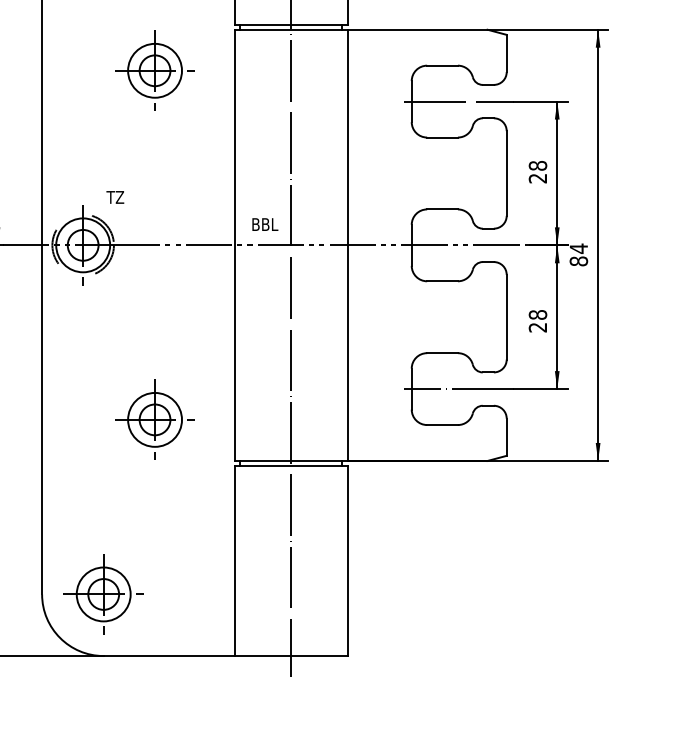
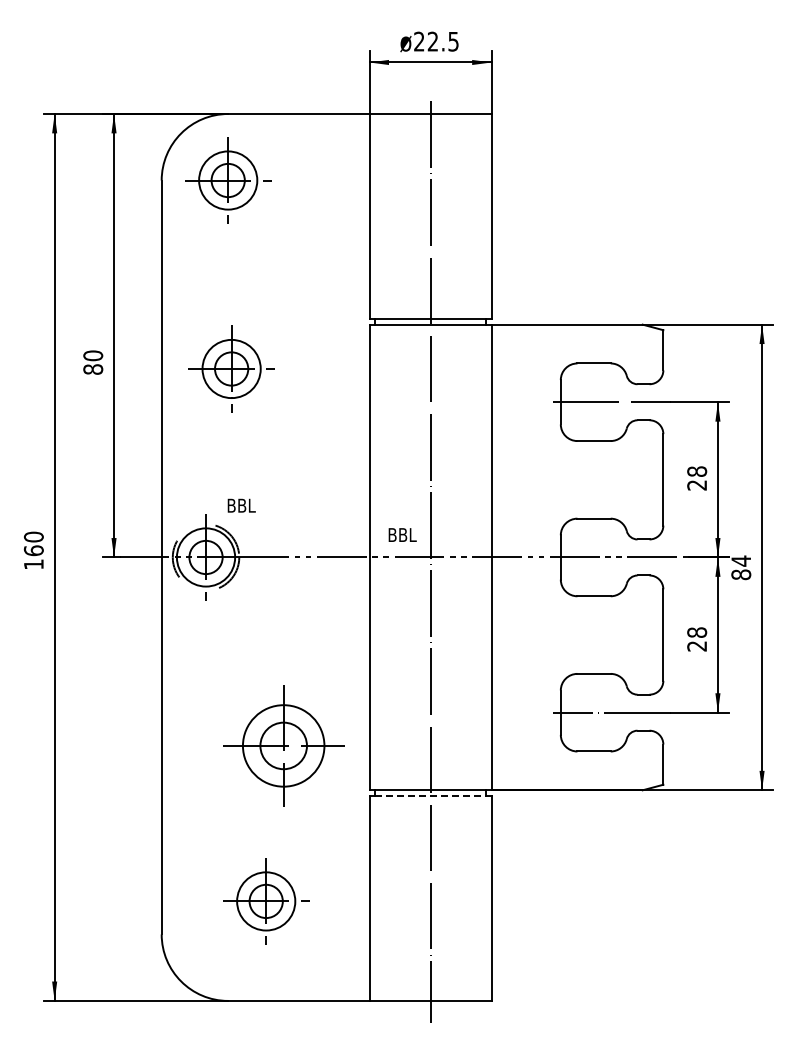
part: (154, 70) -> (231, 368), moved
text: (116, 197) -> (241, 505), TZ -> BBL
part: (154, 419) -> (283, 745), size x1.4
line: (291, 465) -> (431, 795), solid -> dashed
part: (103, 594) -> (266, 901), moved

